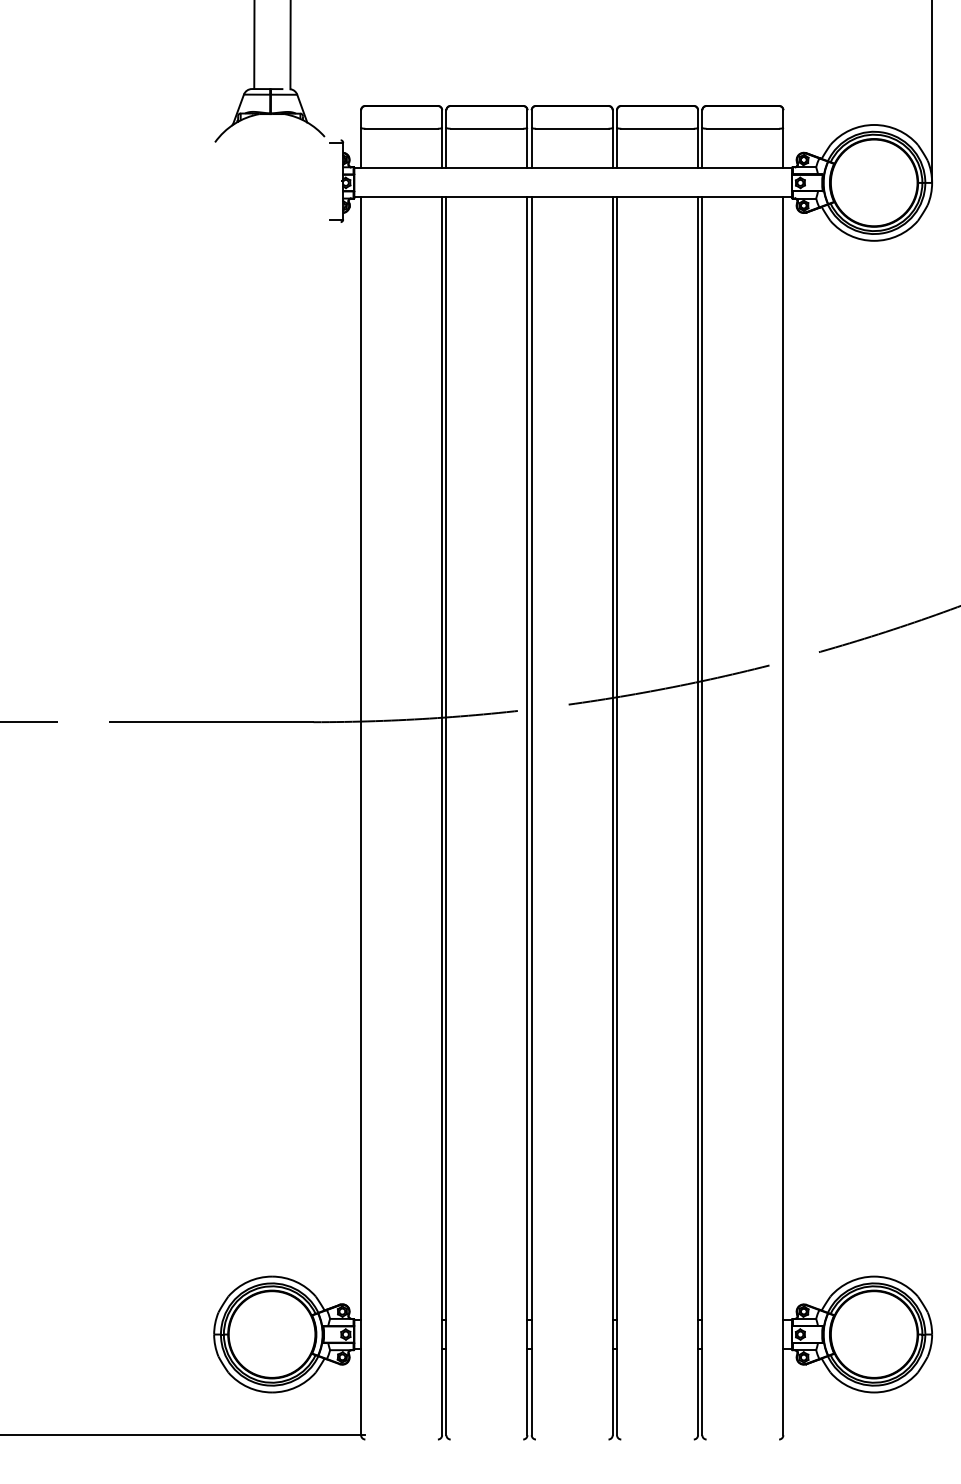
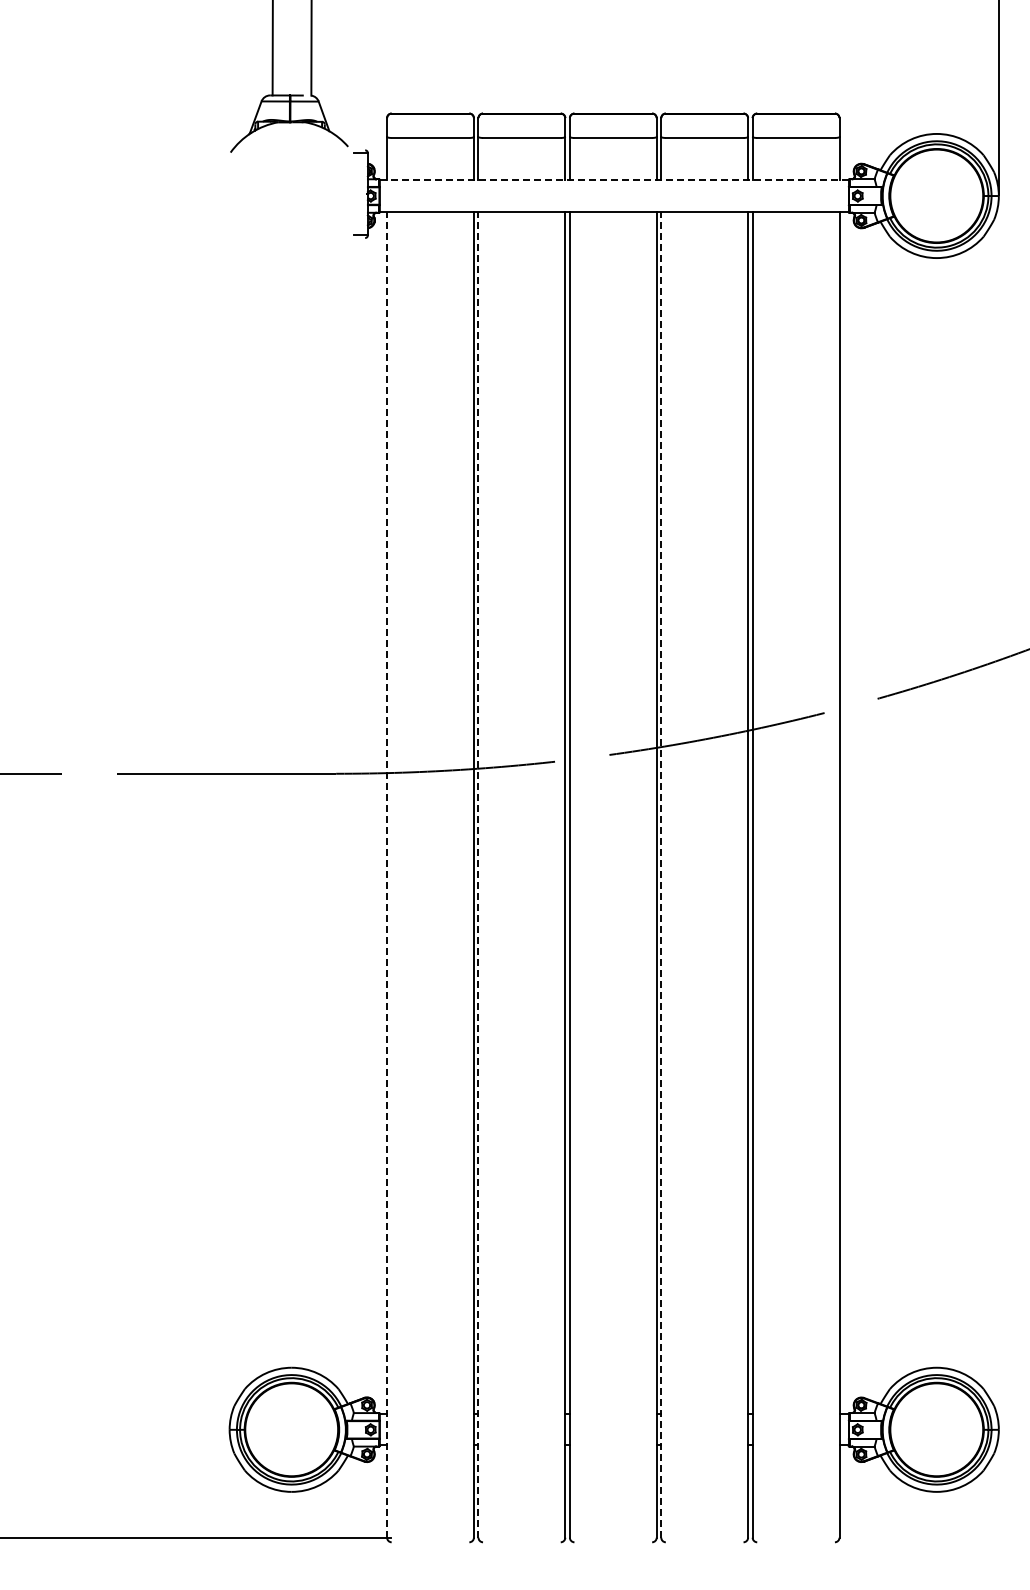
line: (572, 168) -> (613, 180), solid -> dashed
line: (361, 816) -> (387, 874), solid -> dashed
line: (446, 816) -> (478, 874), solid -> dashed
line: (617, 816) -> (661, 874), solid -> dashed

